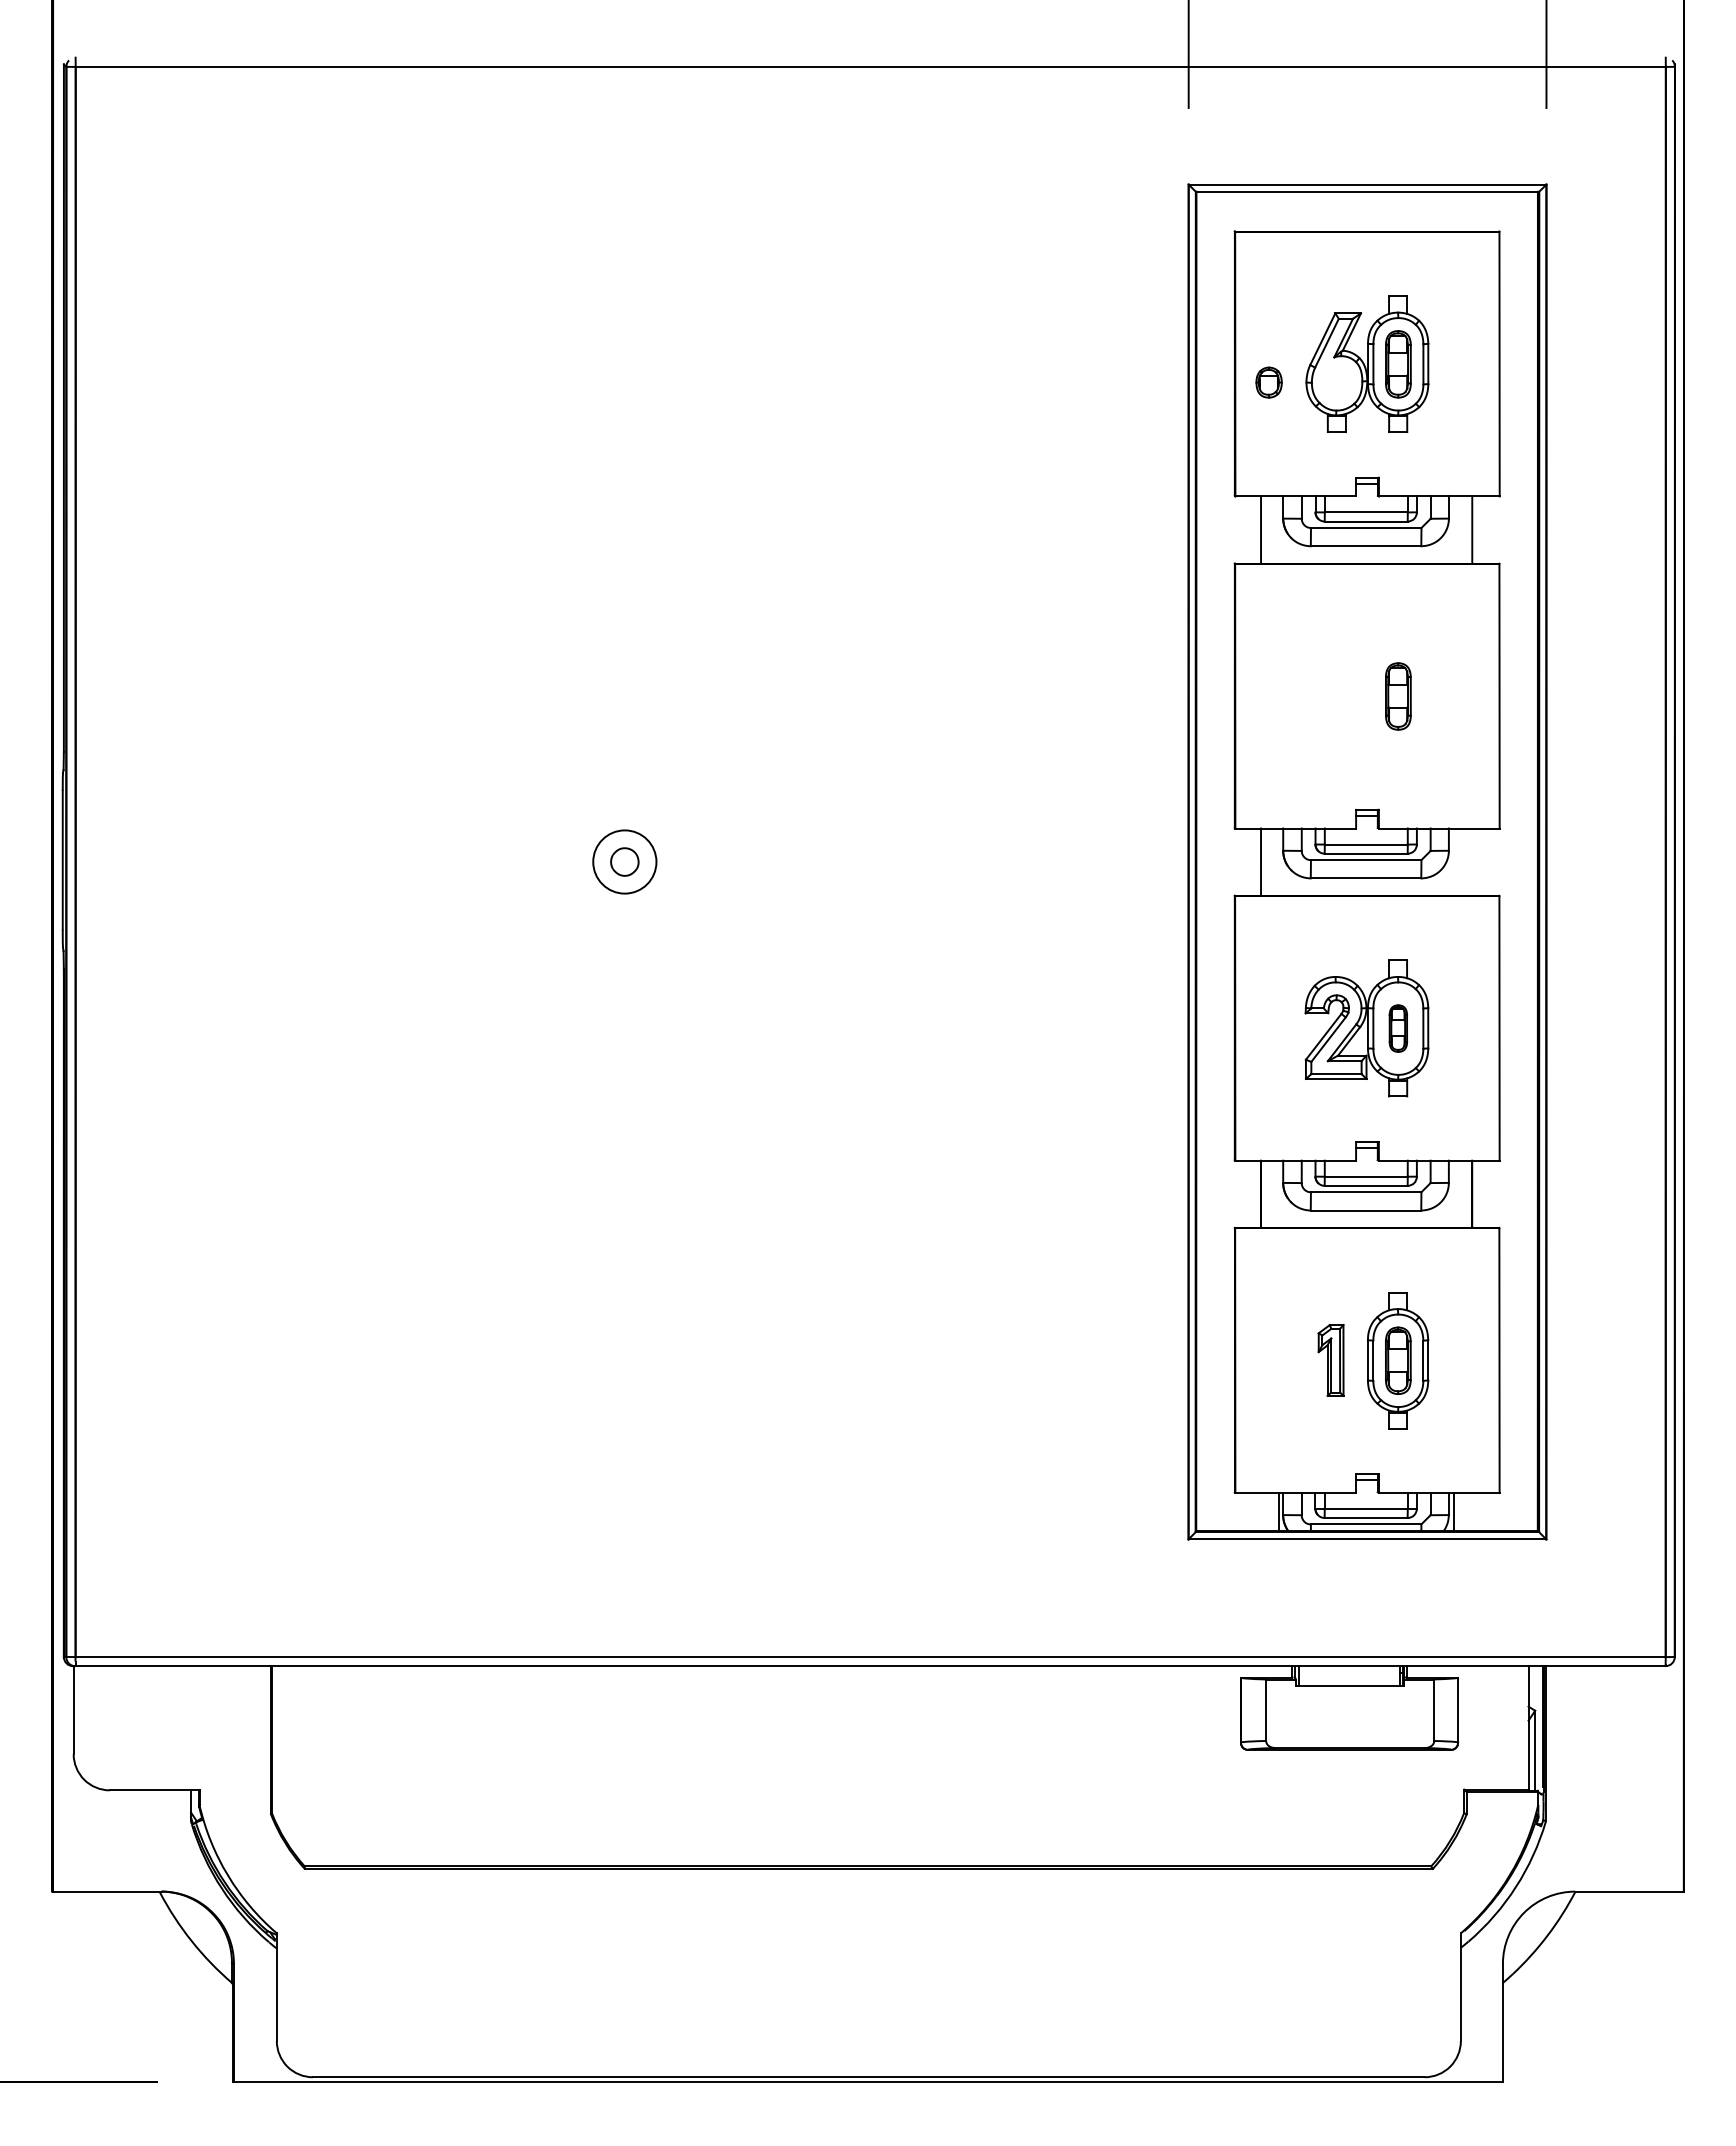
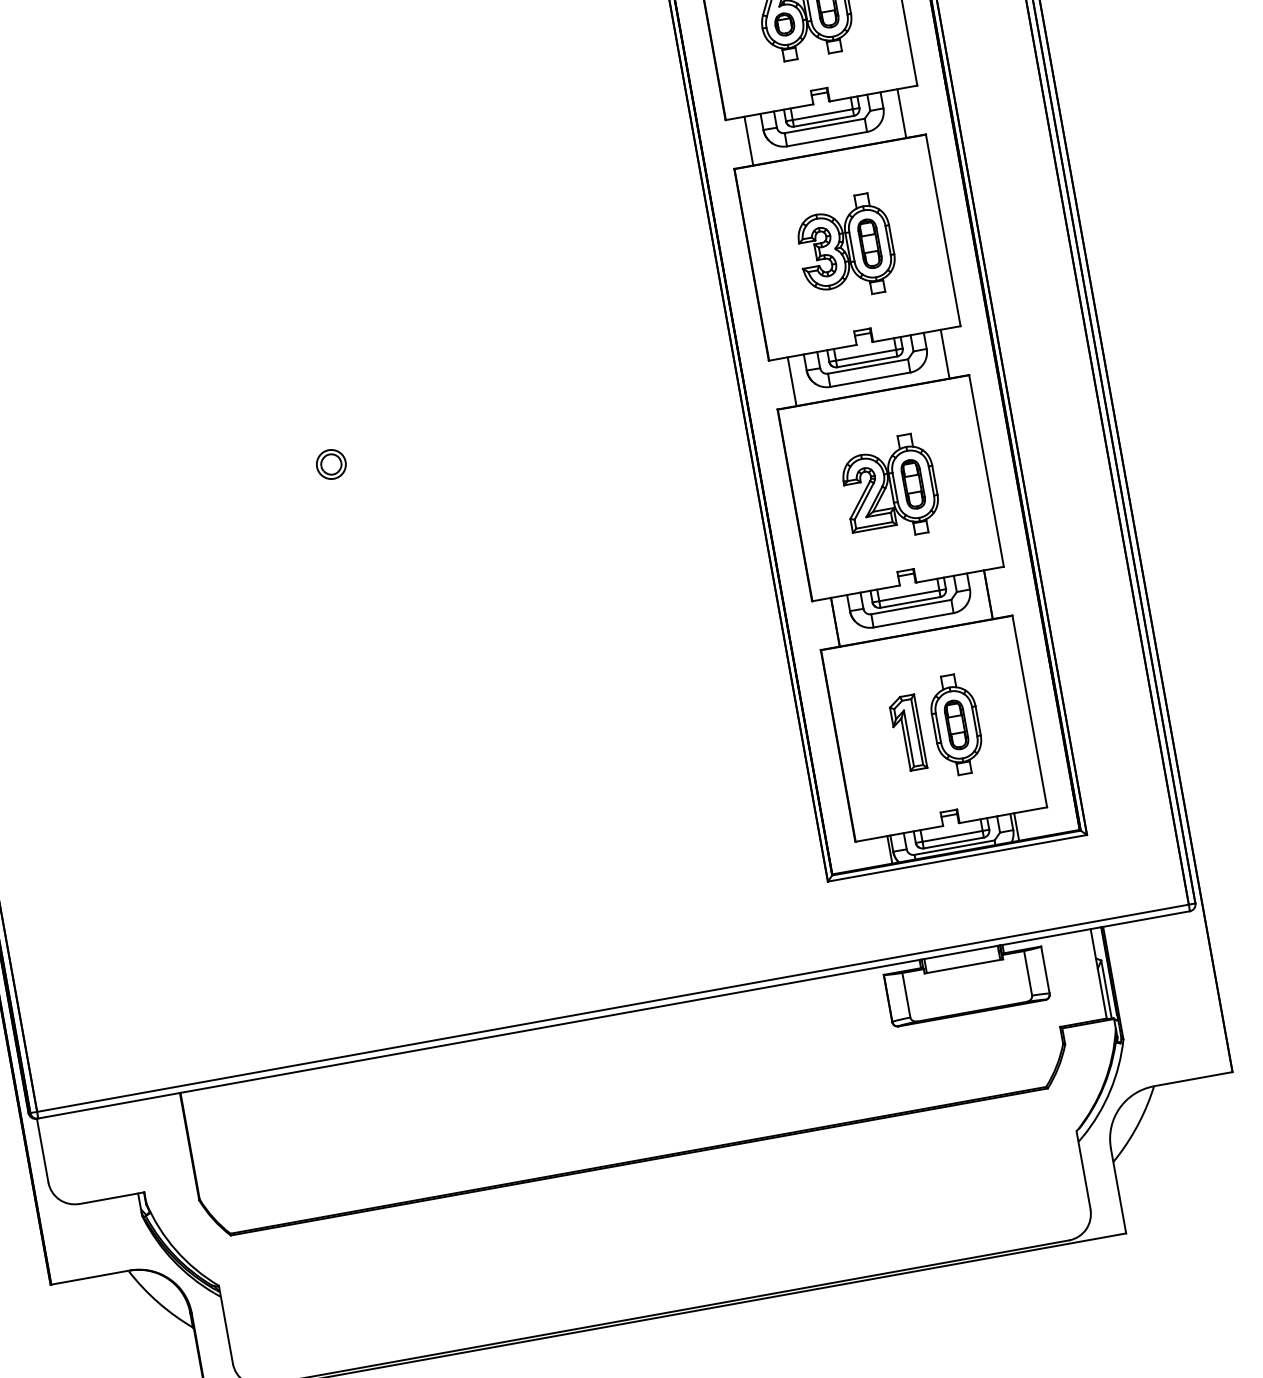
part: (1268, 382) -> (784, 24), moved
part: (1365, 696) -> (846, 248), added
circle: (624, 861) -> (331, 464), size x0.62
line: (1472, 861) -> (945, 353), added
part: (1398, 1028) -> (913, 484), size x1.43
part: (1330, 1360) -> (907, 733), size x1.43

